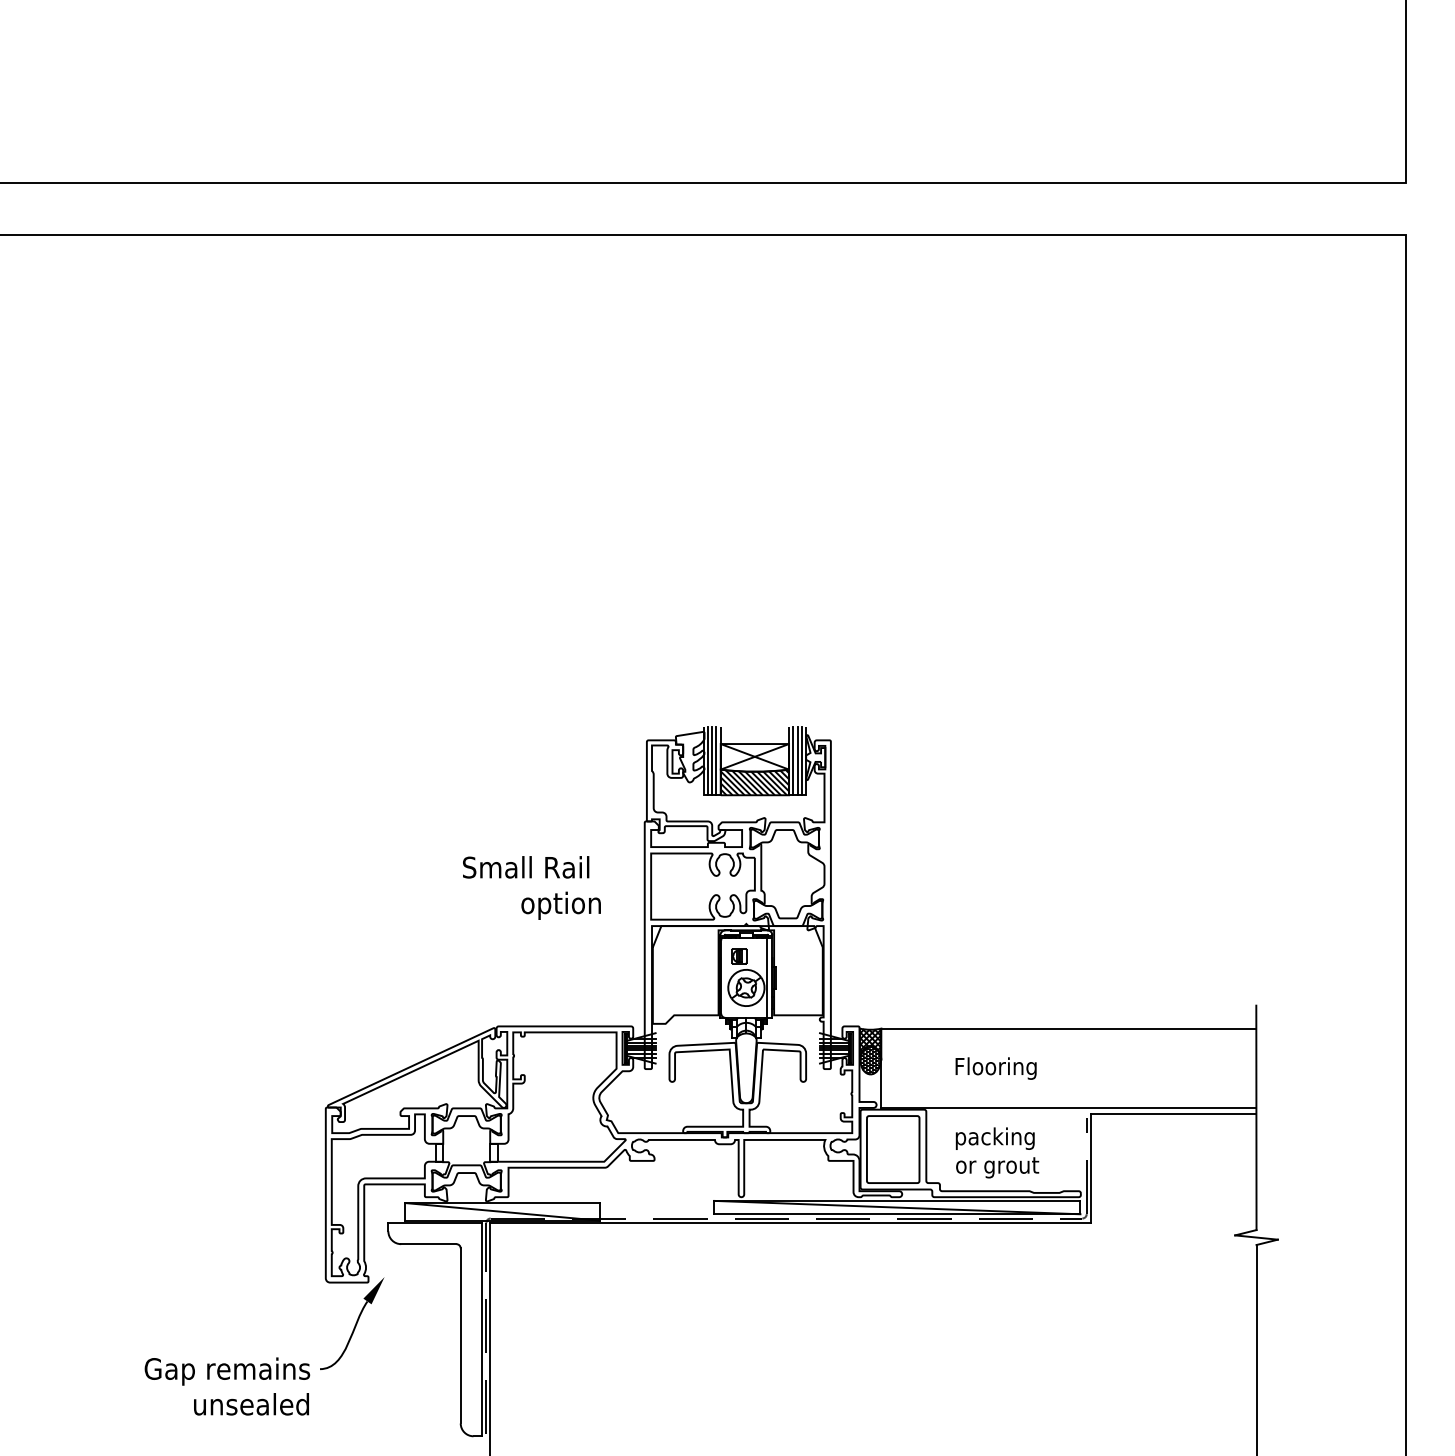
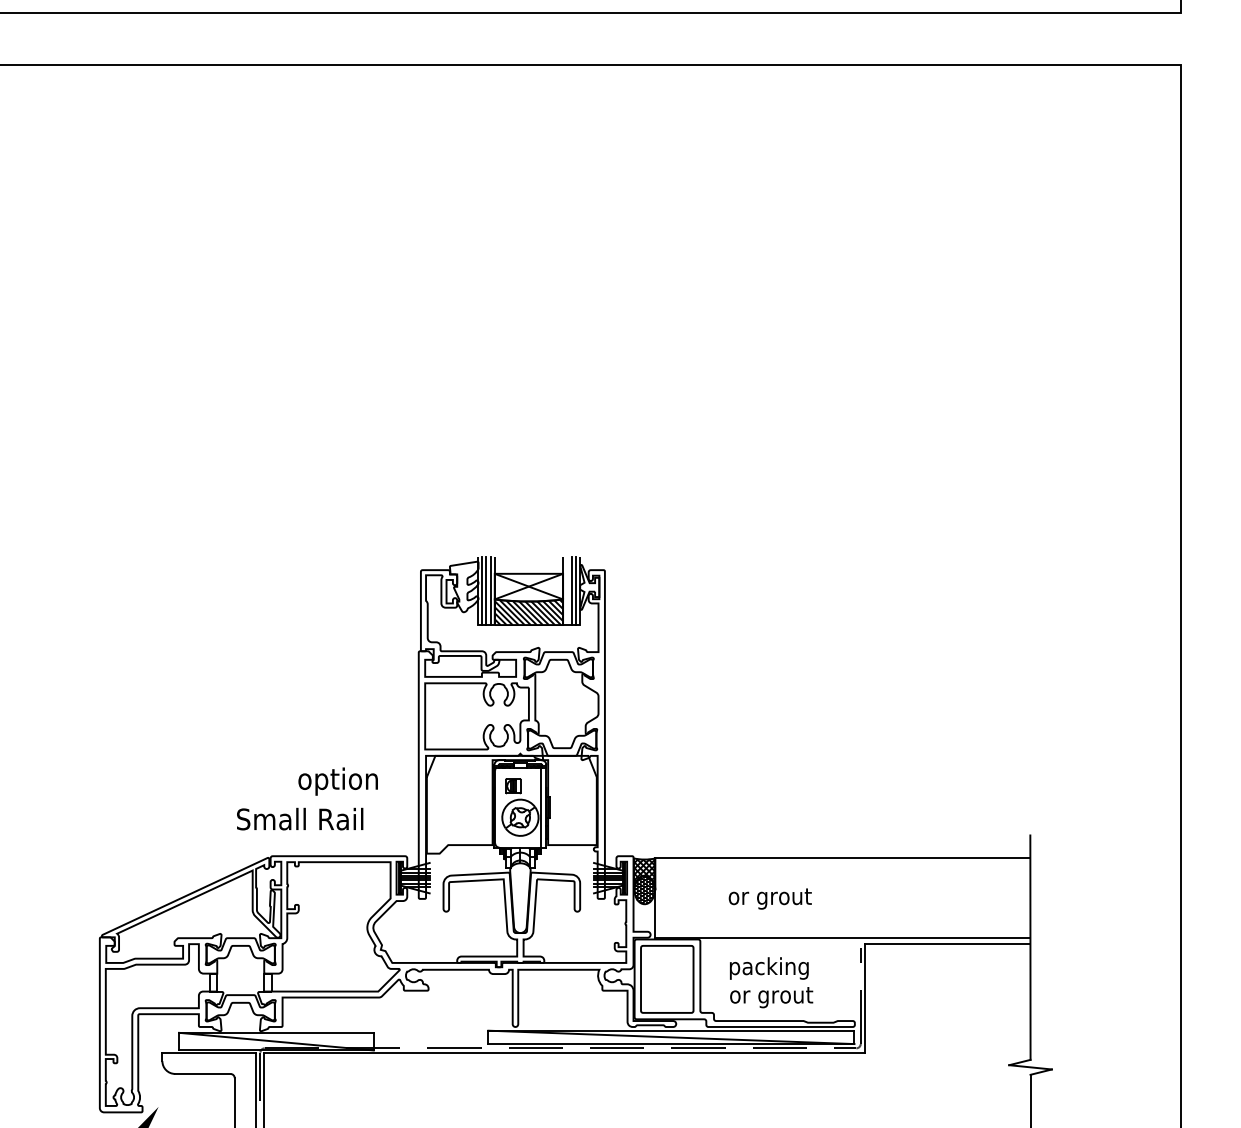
line: (793, 760) -> (567, 590), removed
text: (526, 867) -> (300, 819), moved
text: (560, 905) -> (337, 781), moved
text: (995, 1068) -> (769, 898), Flooring -> or grout

